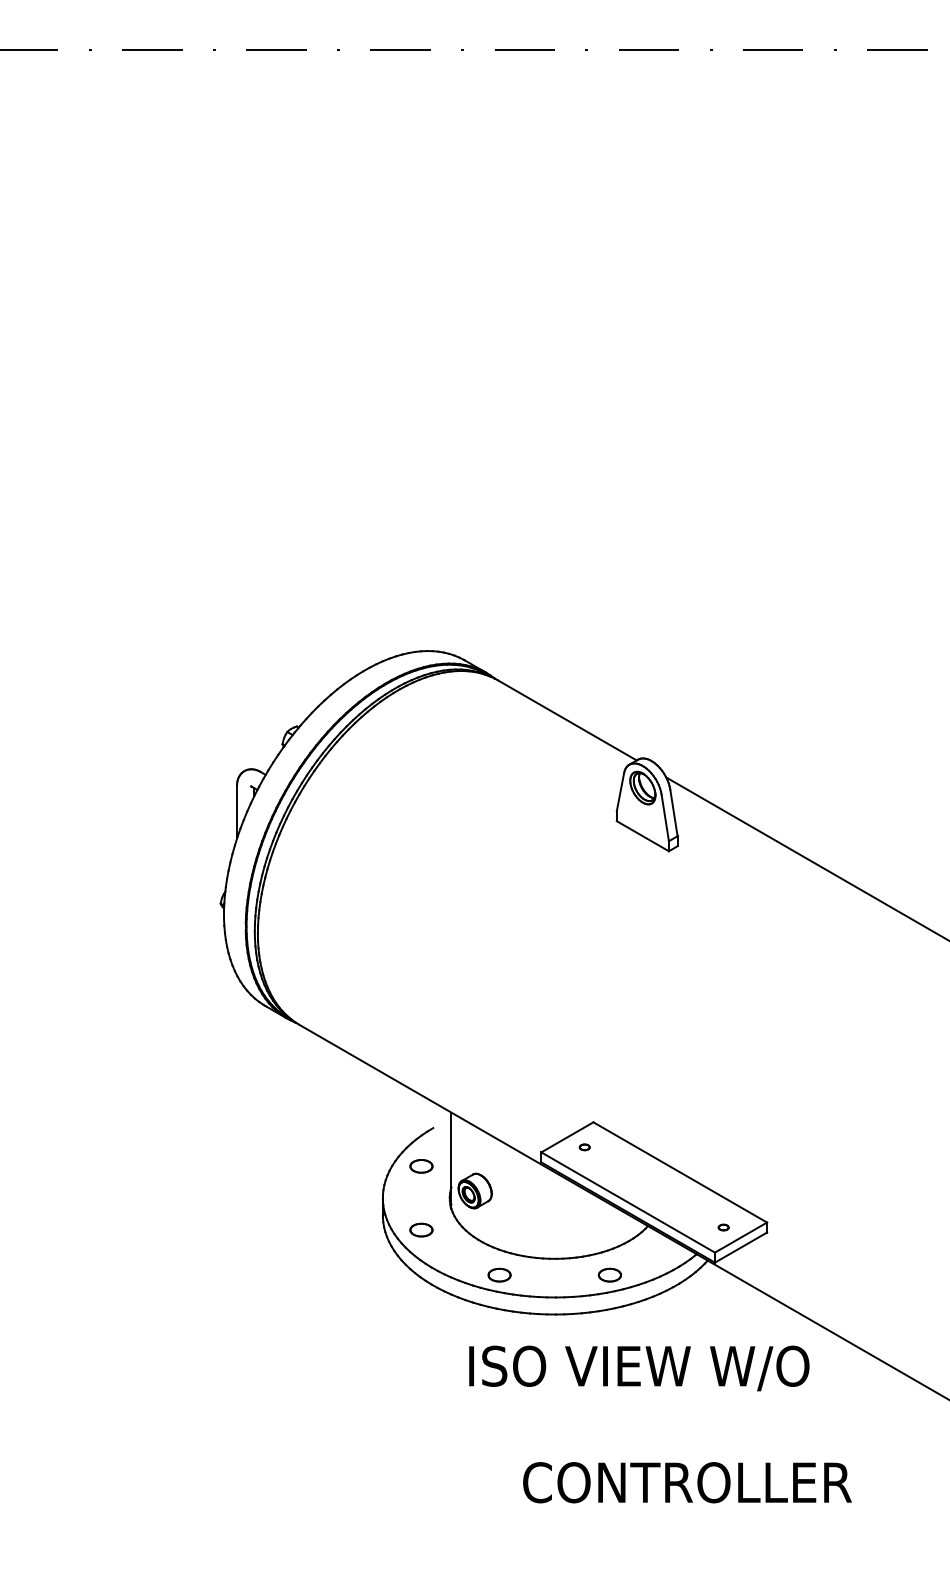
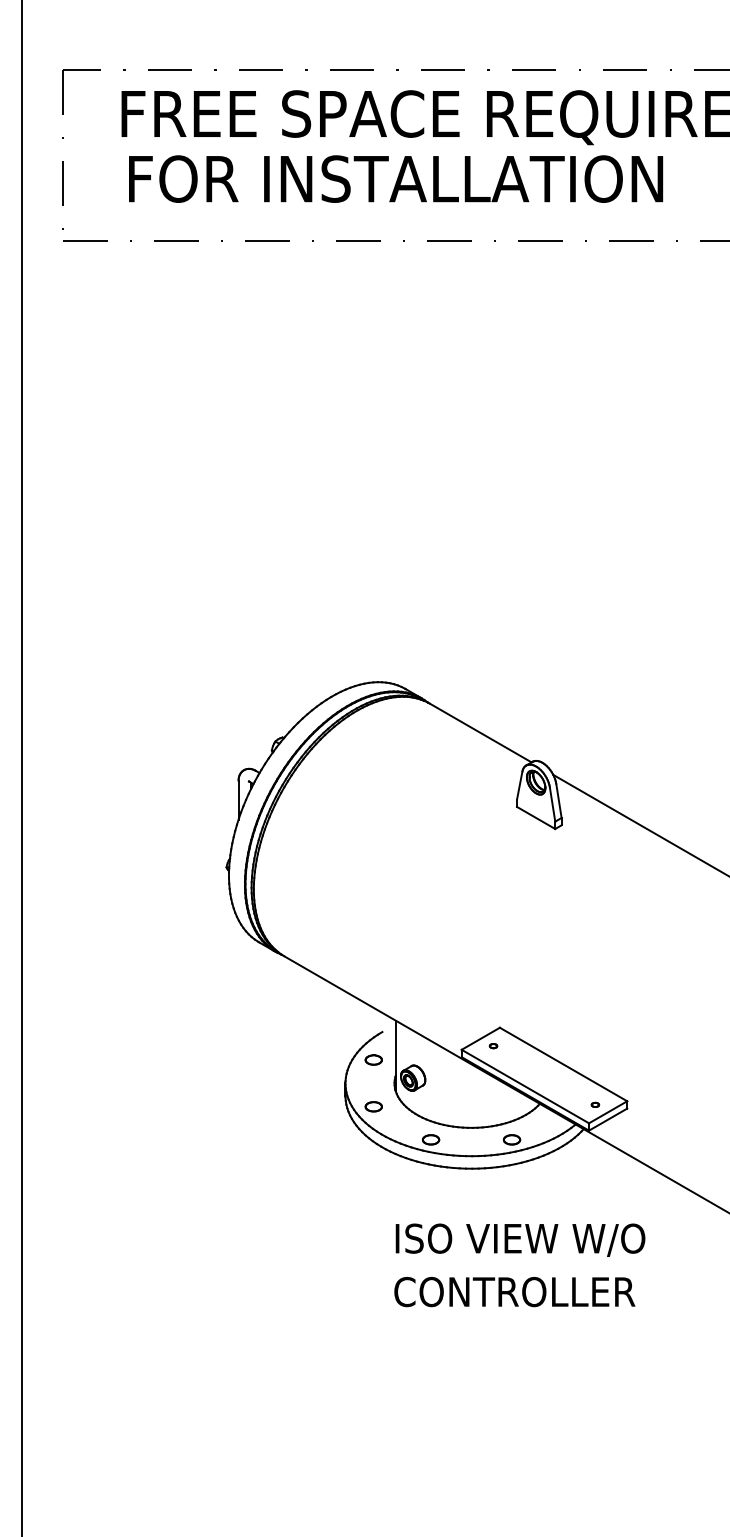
text: (639, 1367) -> (520, 1239), moved
text: (686, 1483) -> (514, 1292), moved

